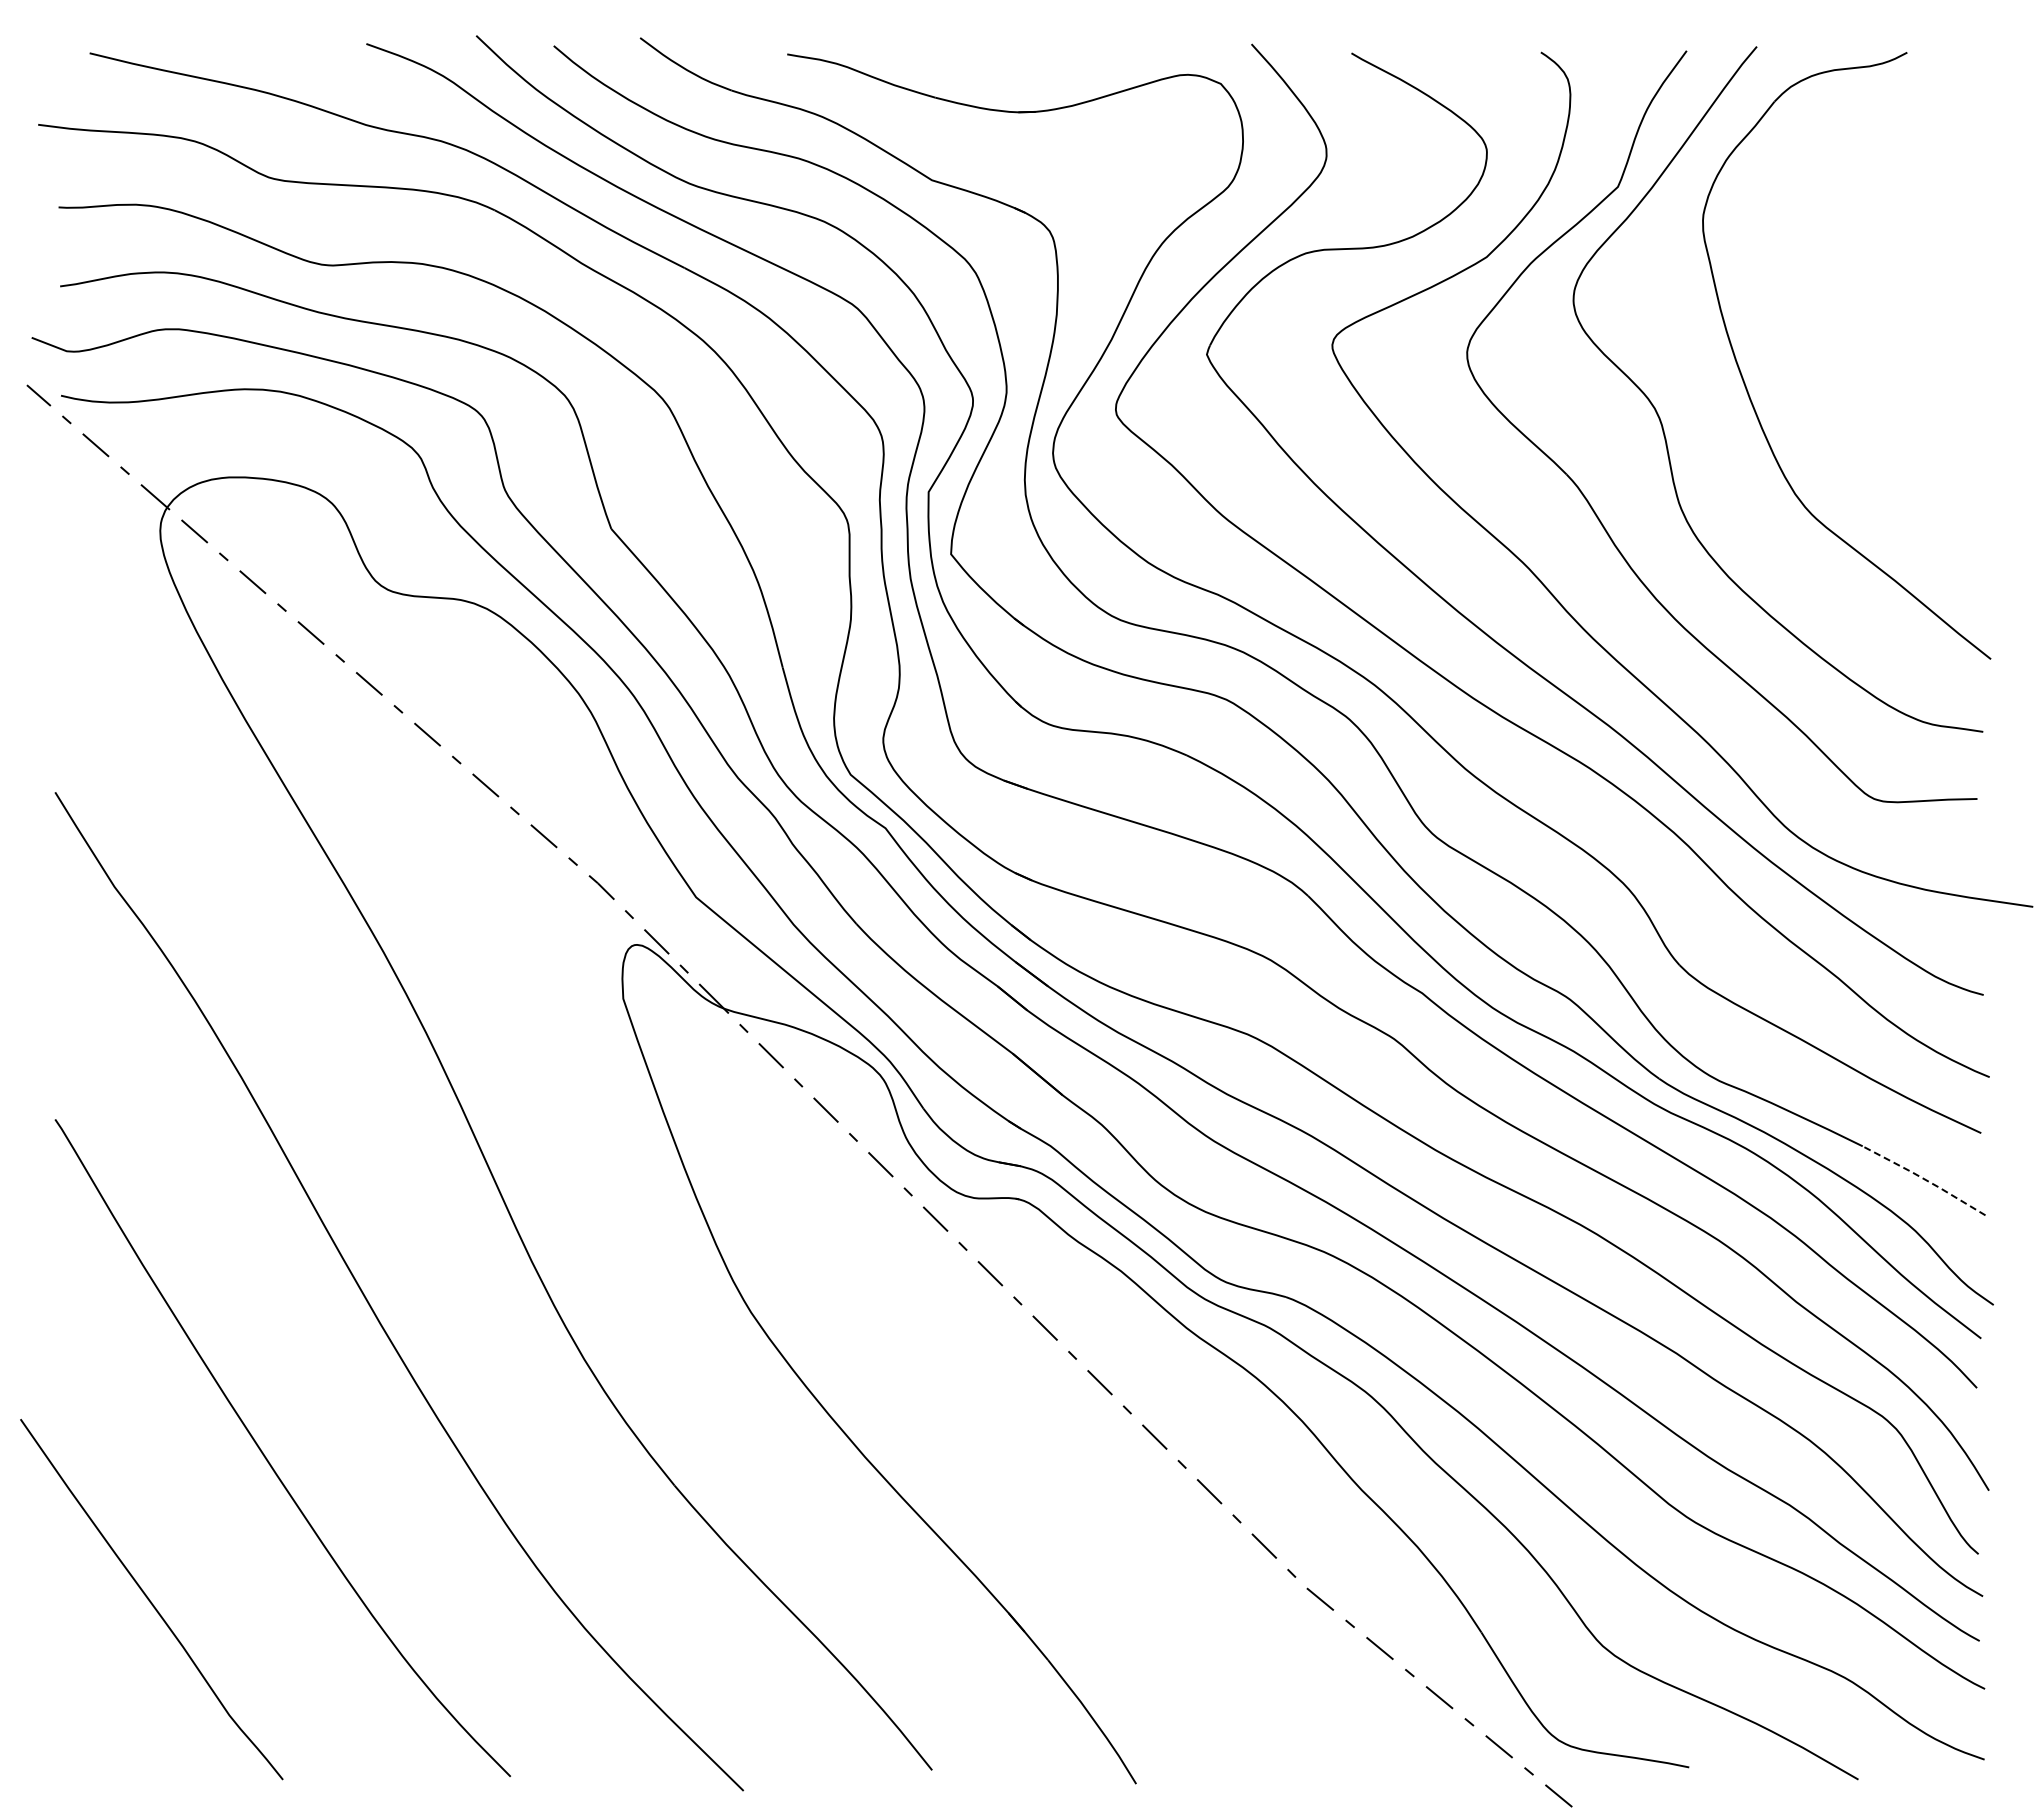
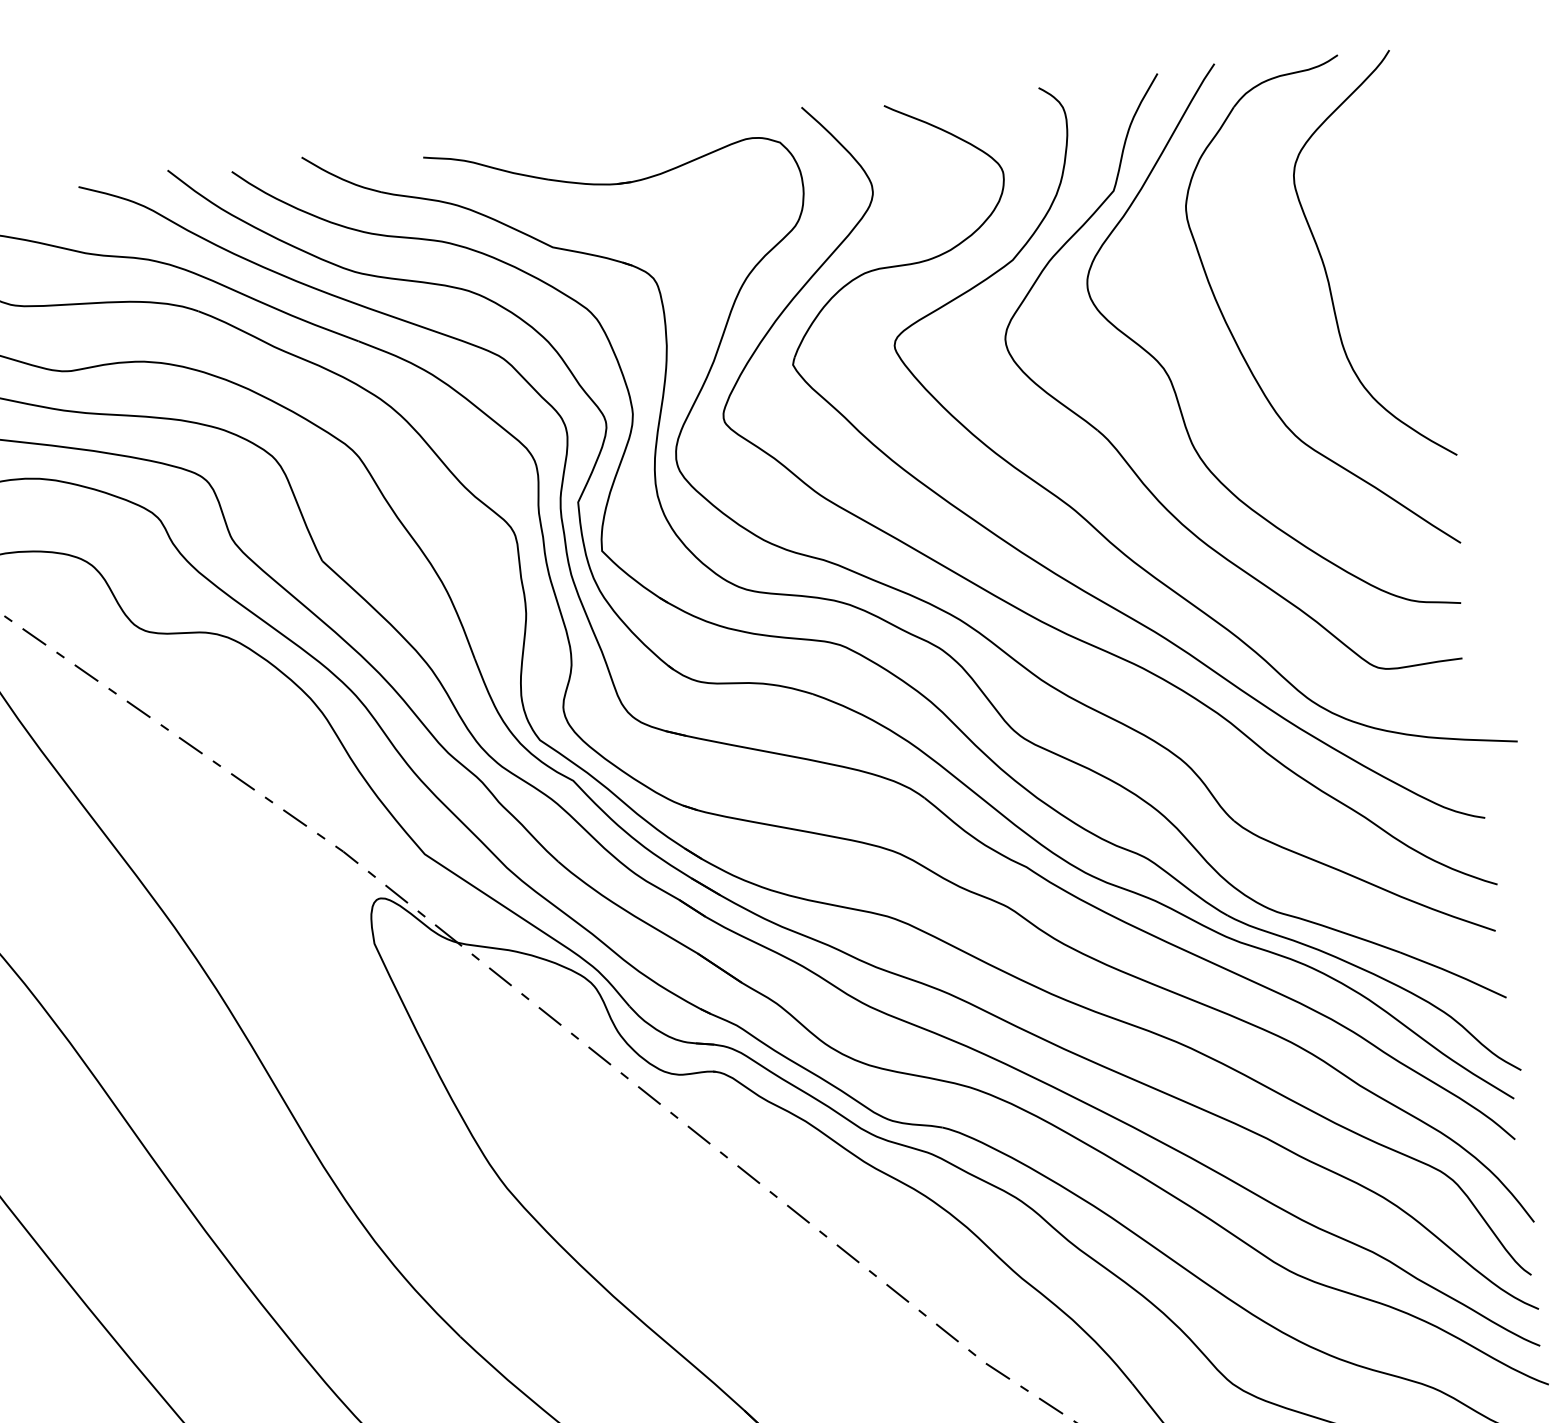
curve: (1864, 309) -> (1326, 268), added
line: (1924, 1179) -> (1453, 973), dashed -> solid

